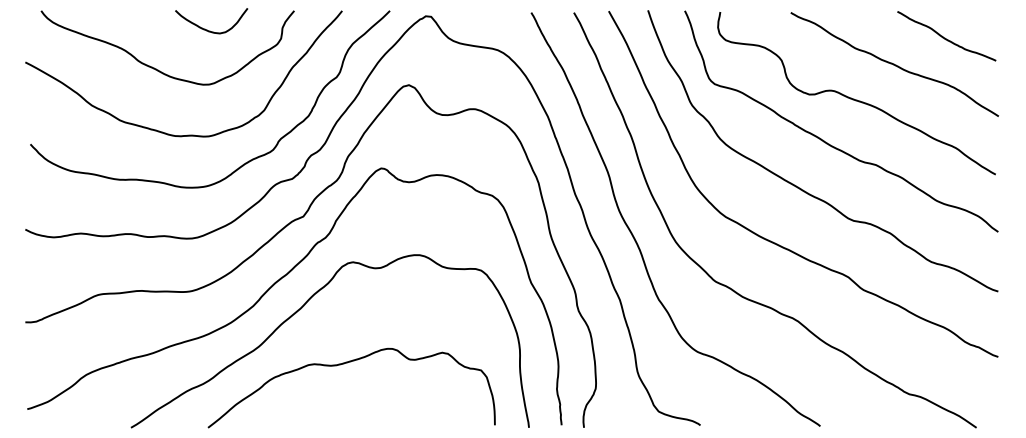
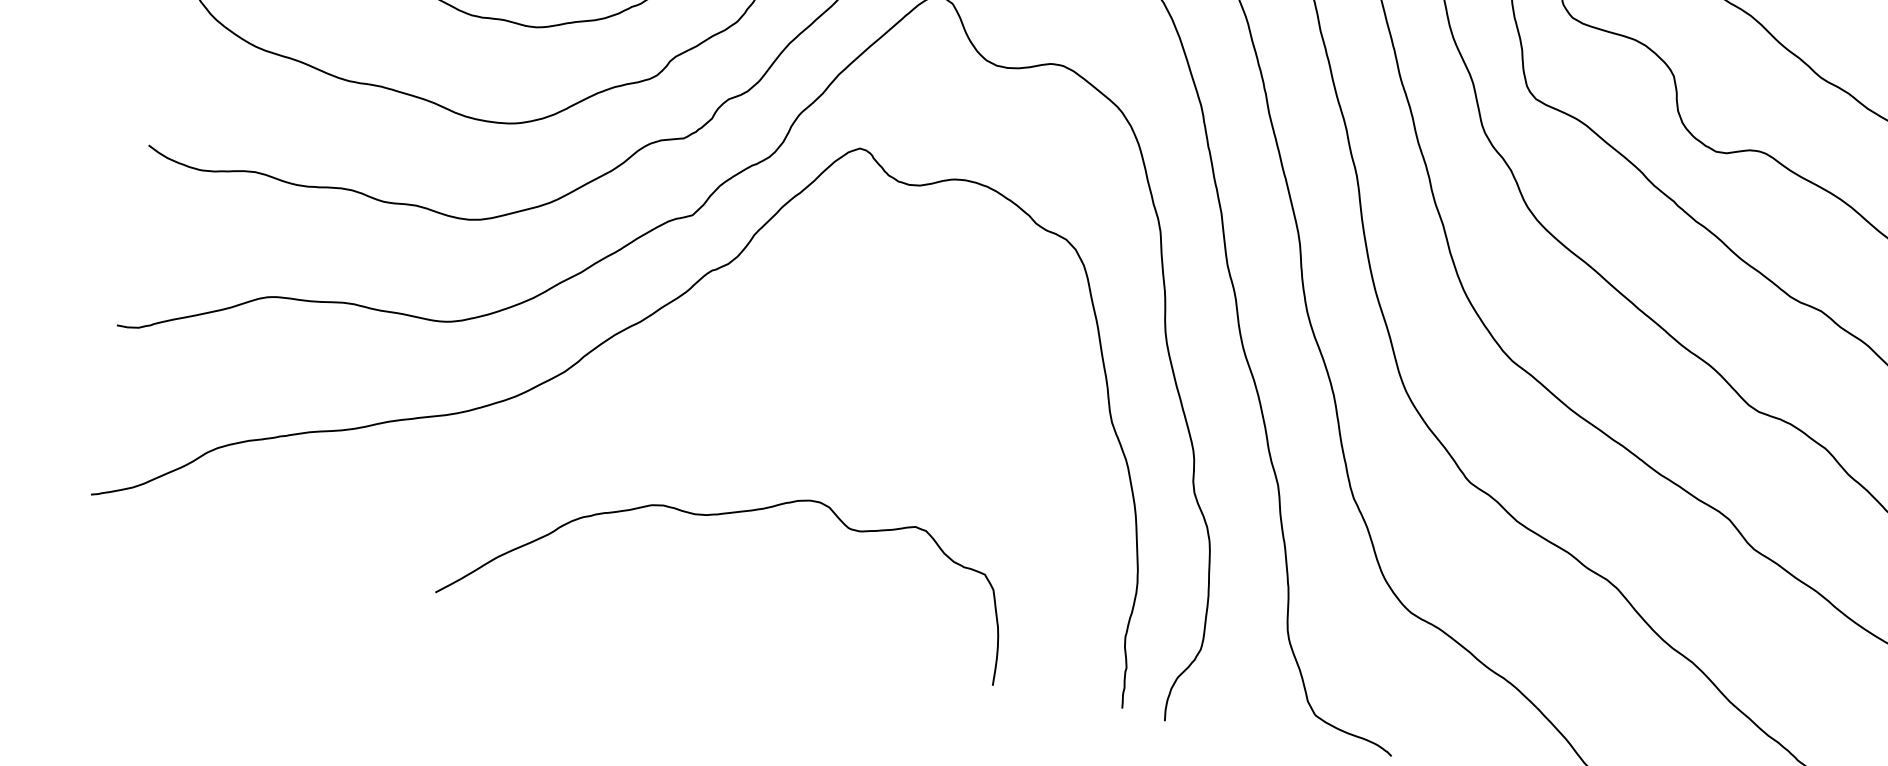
curve: (301, 309) -> (657, 394), removed

